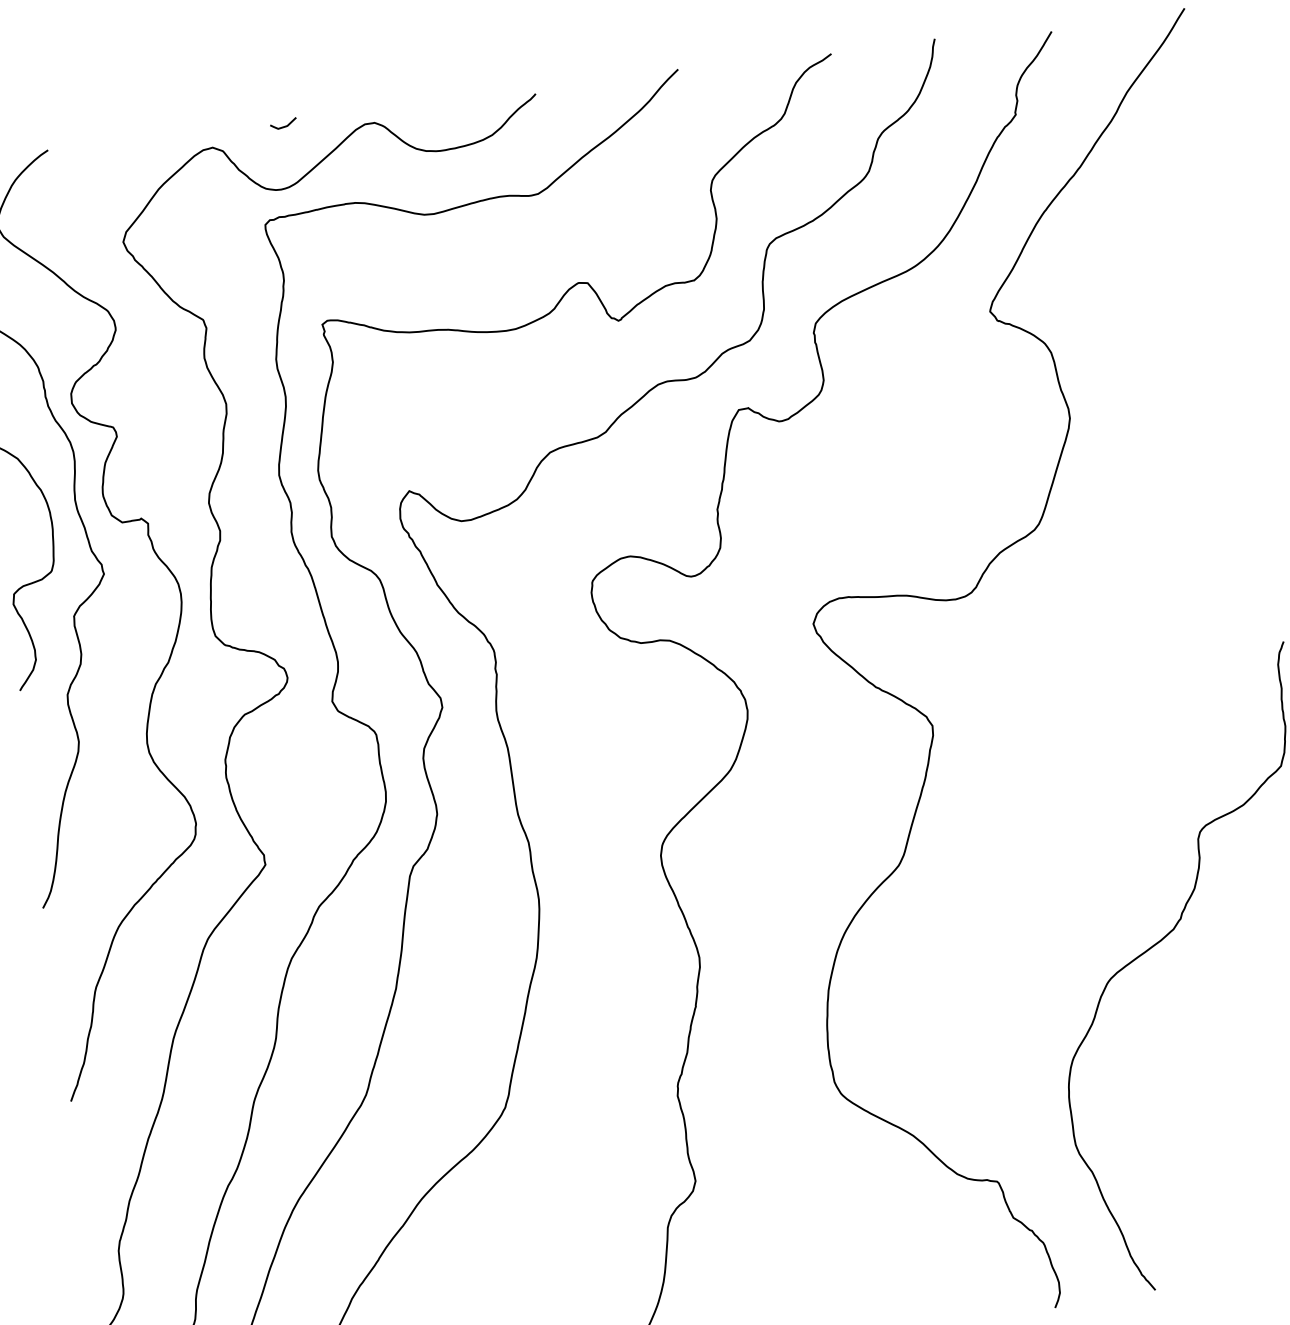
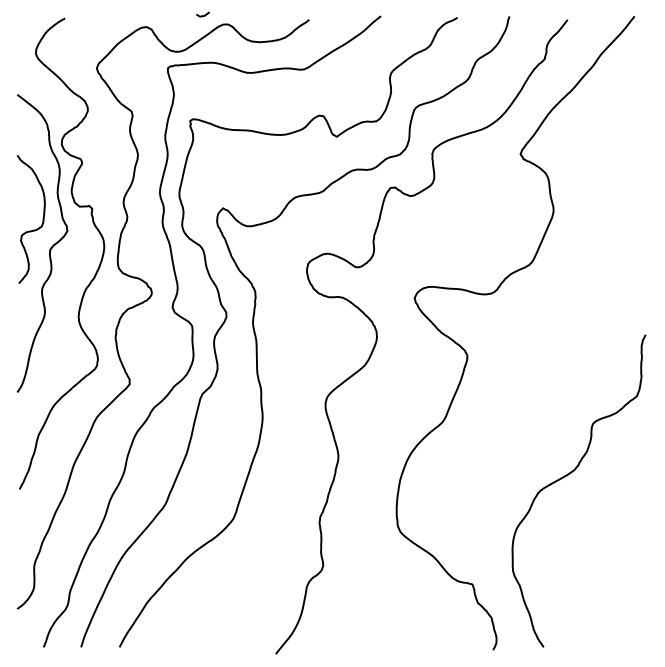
curve: (282, 125) -> (202, 15), moved

